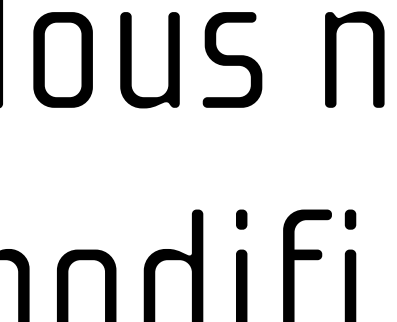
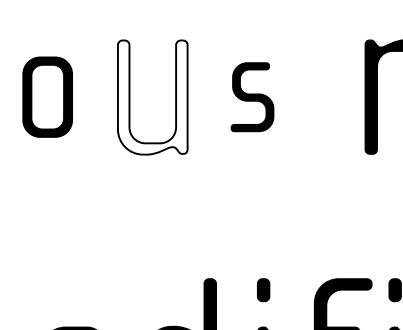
part: (62, 59) -> (46, 96), size x0.7
part: (232, 59) -> (252, 96), size x0.6
fill: (149, 60) -> (152, 97), removed

